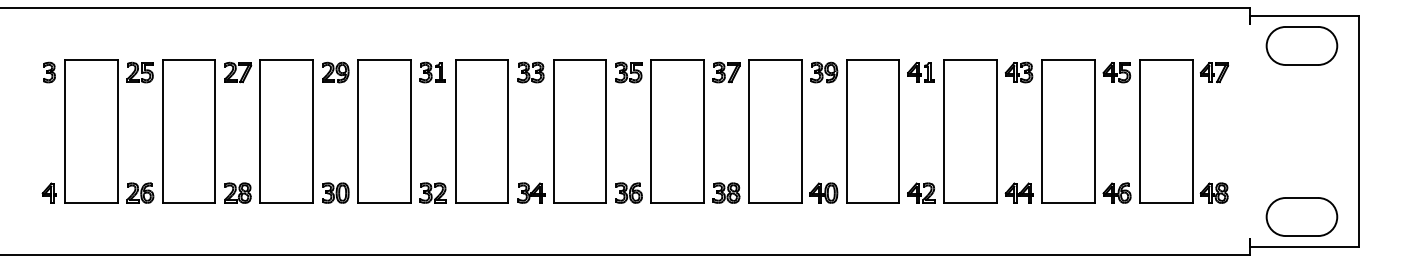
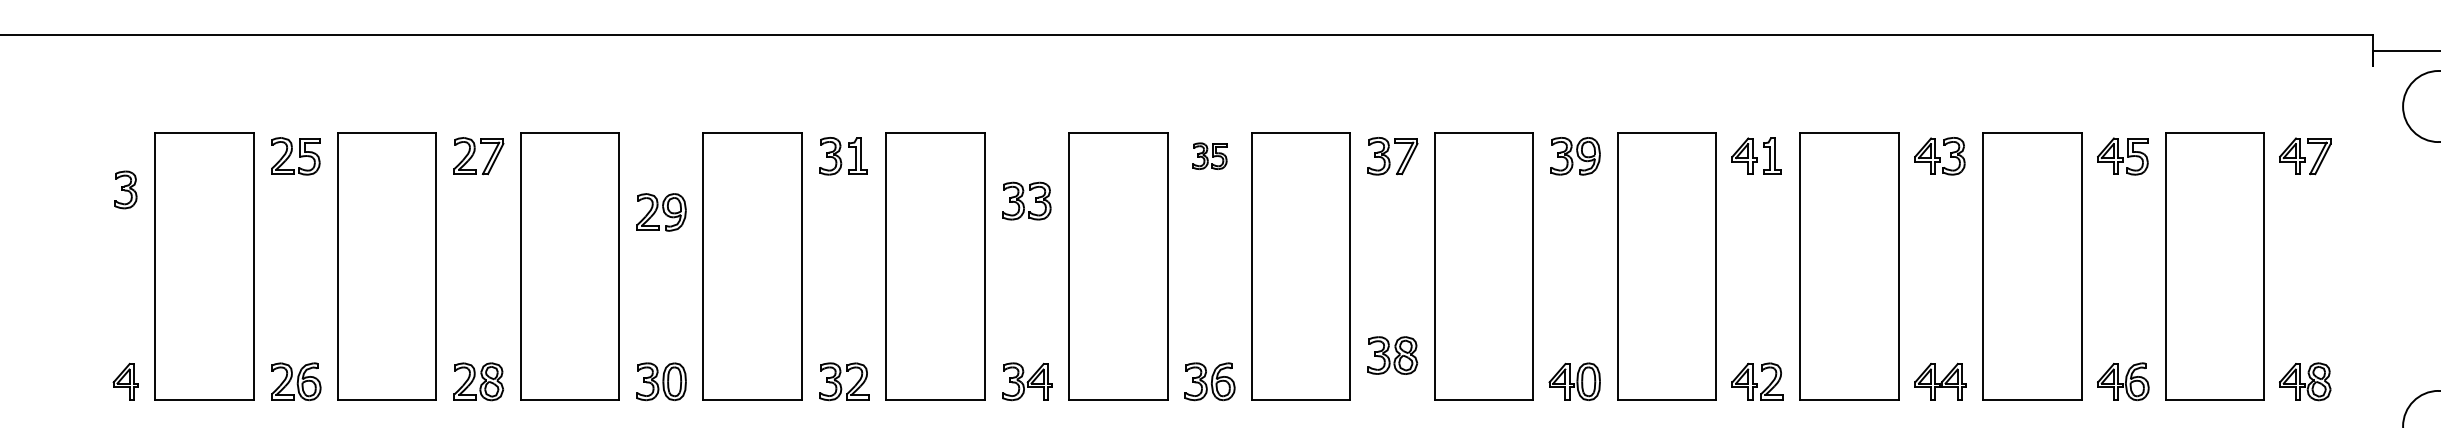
part: (49, 72) -> (126, 189), moved
part: (335, 72) -> (661, 212), moved
part: (530, 72) -> (1025, 201), moved
part: (628, 72) -> (1209, 156), size x0.7
part: (726, 192) -> (1392, 354), moved

